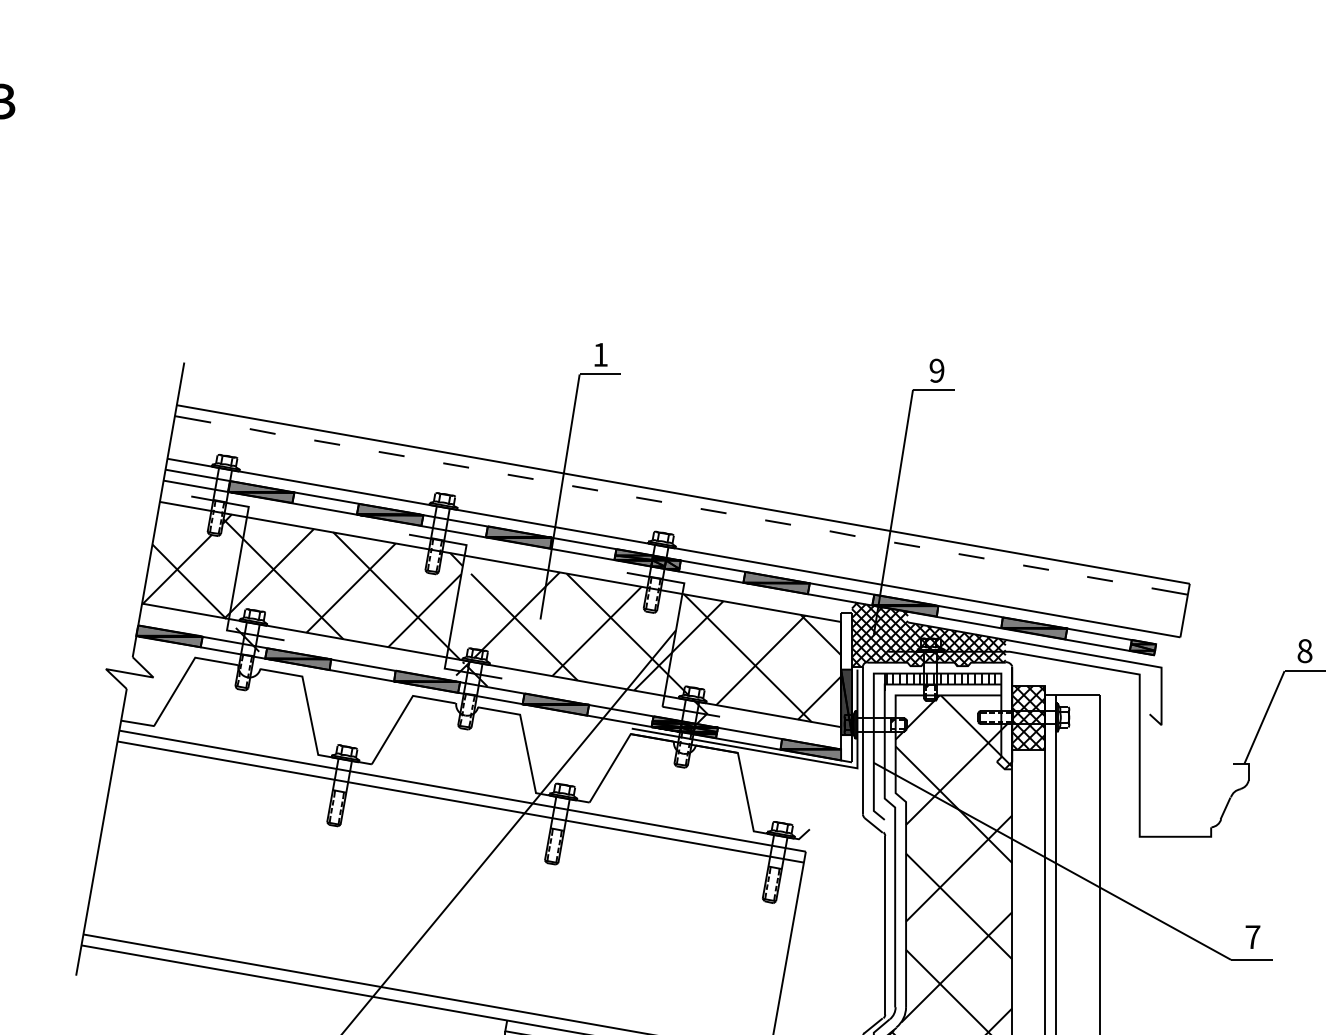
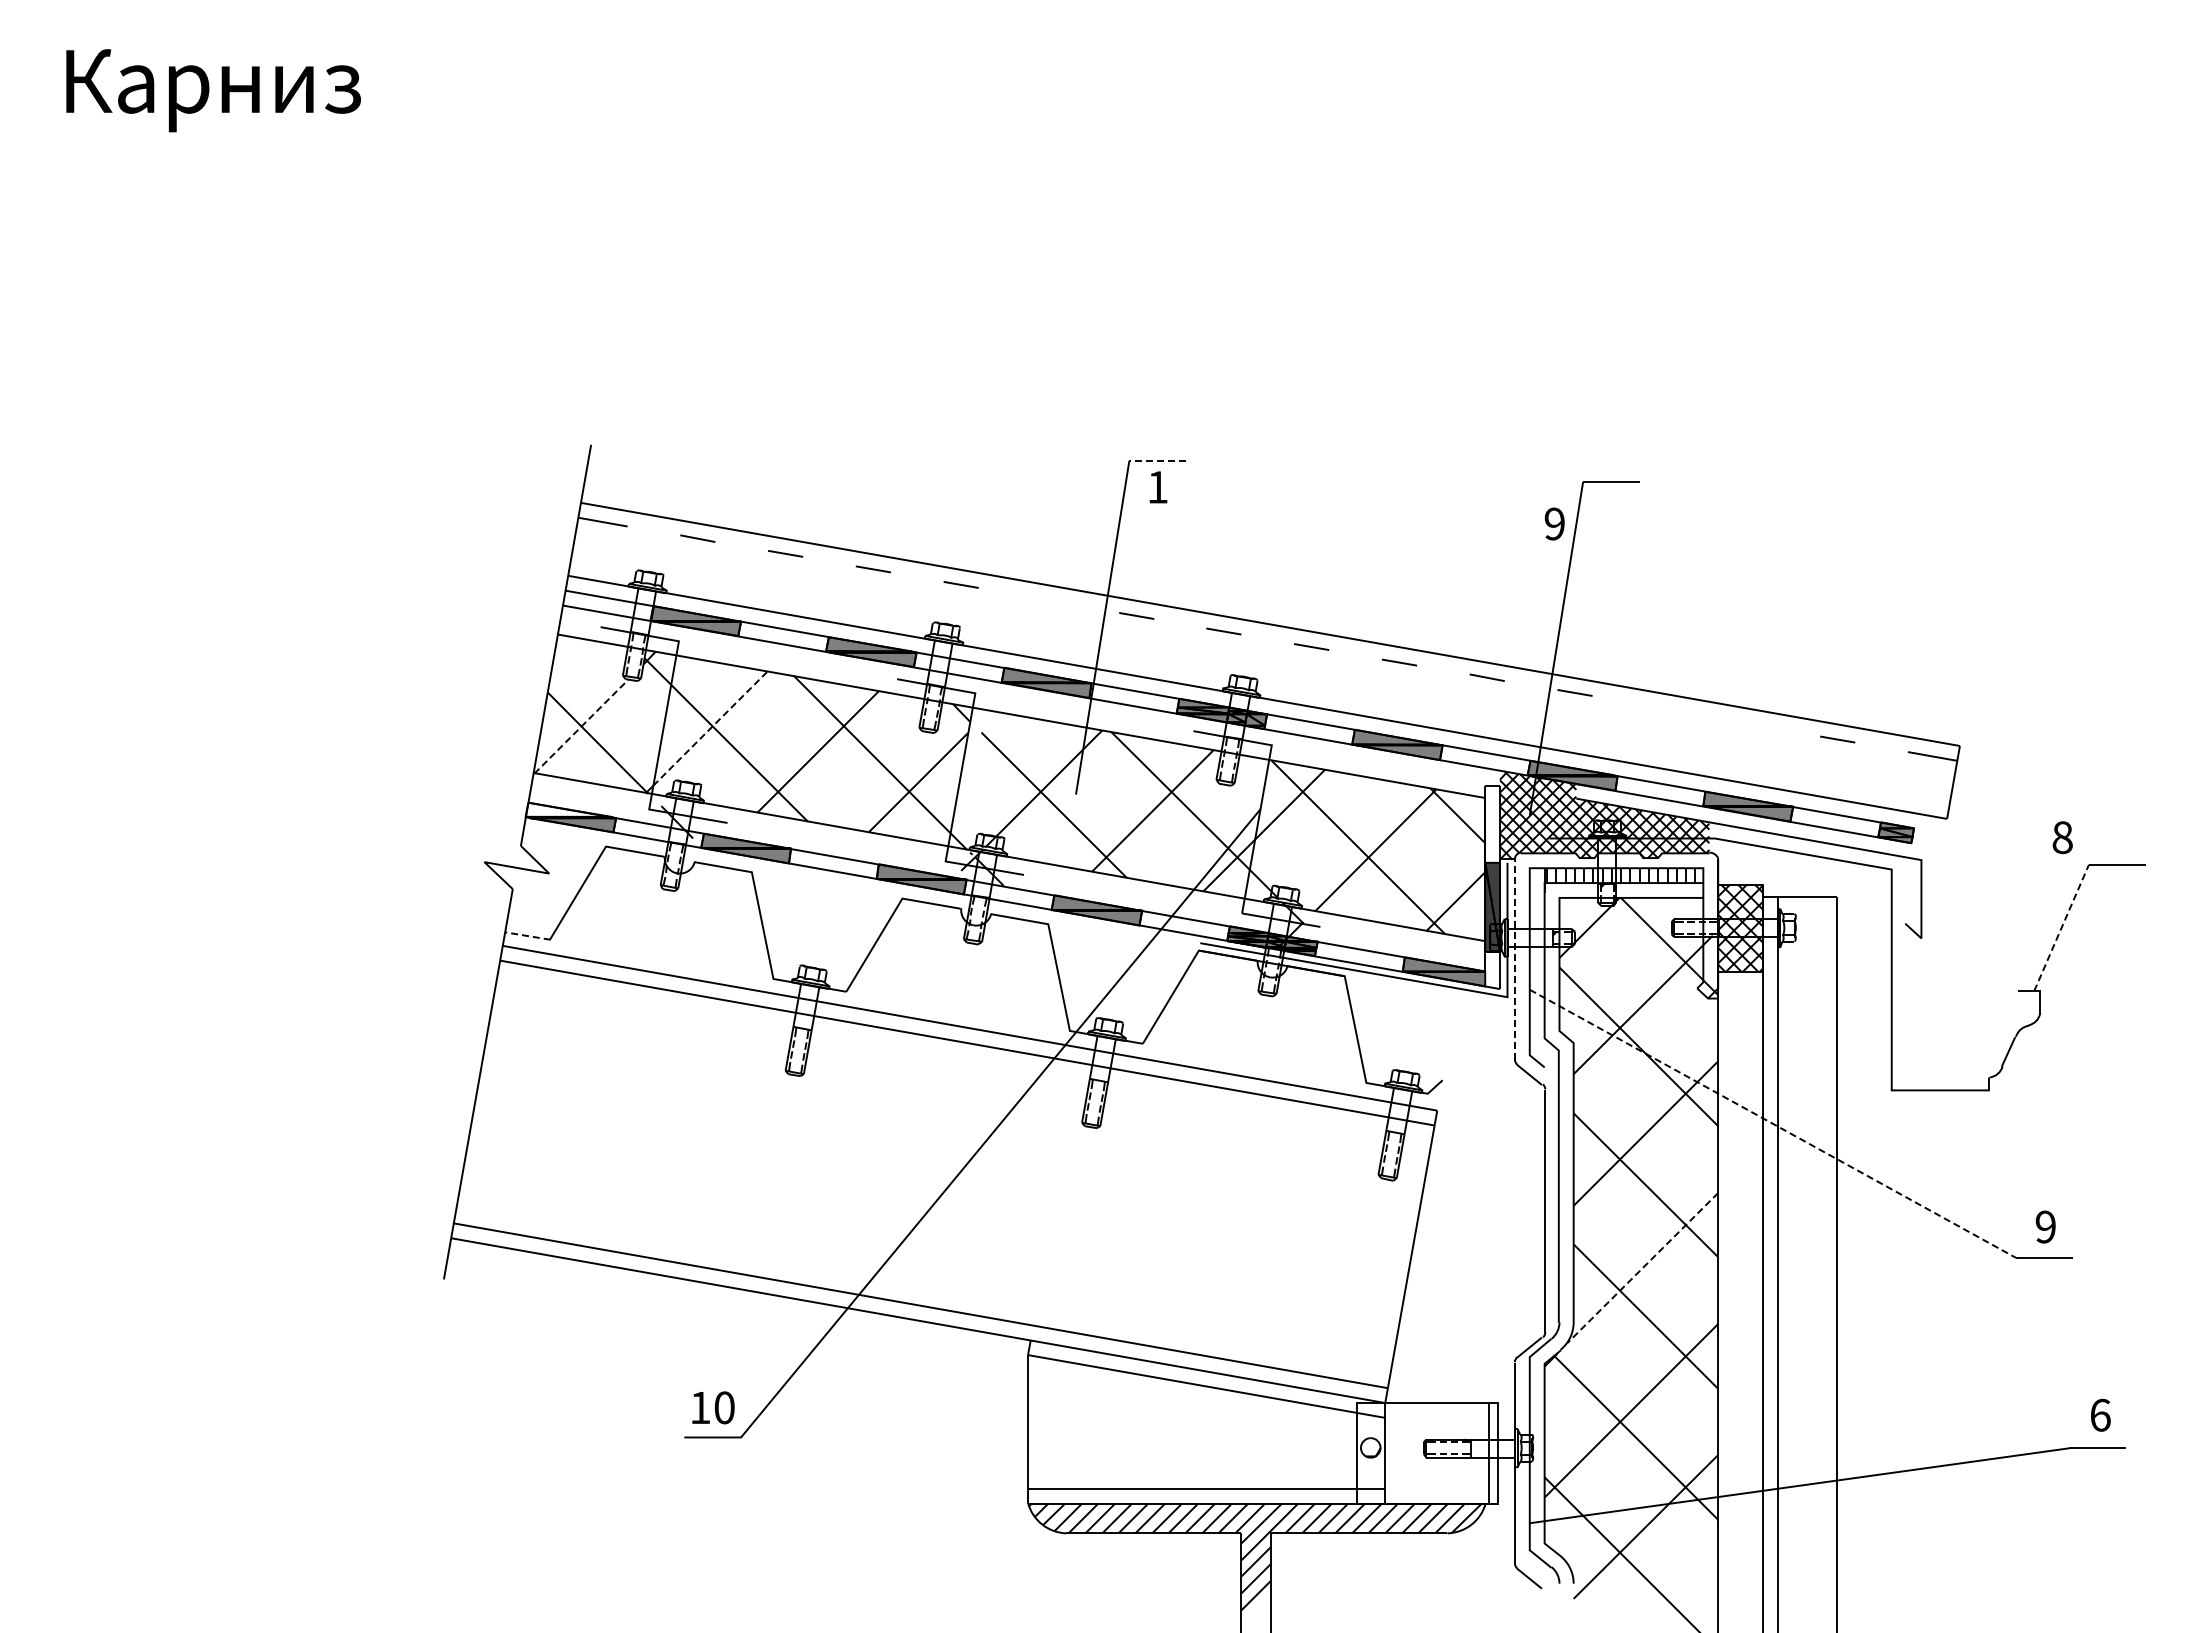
text: (601, 354) -> (1158, 487), moved
text: (936, 370) -> (1554, 523), moved
line: (600, 374) -> (1157, 461), solid -> dashed
line: (520, 476) -> (1048, 600), removed
line: (971, 556) -> (1662, 708), removed
line: (1035, 567) -> (1750, 723), removed
line: (177, 569) -> (581, 726), solid -> dashed
line: (271, 570) -> (710, 728), solid -> dashed
fill: (167, 630) -> (568, 809), removed
text: (1304, 651) -> (2062, 837), moved
line: (1264, 717) -> (2061, 927), solid -> dashed
line: (138, 723) -> (528, 936), solid -> dashed
line: (862, 740) -> (1514, 959), solid -> dashed
line: (1052, 861) -> (1772, 1123), solid -> dashed
text: (1252, 936) -> (2045, 1226), 7 -> 9
line: (956, 967) -> (1642, 1268), solid -> dashed

